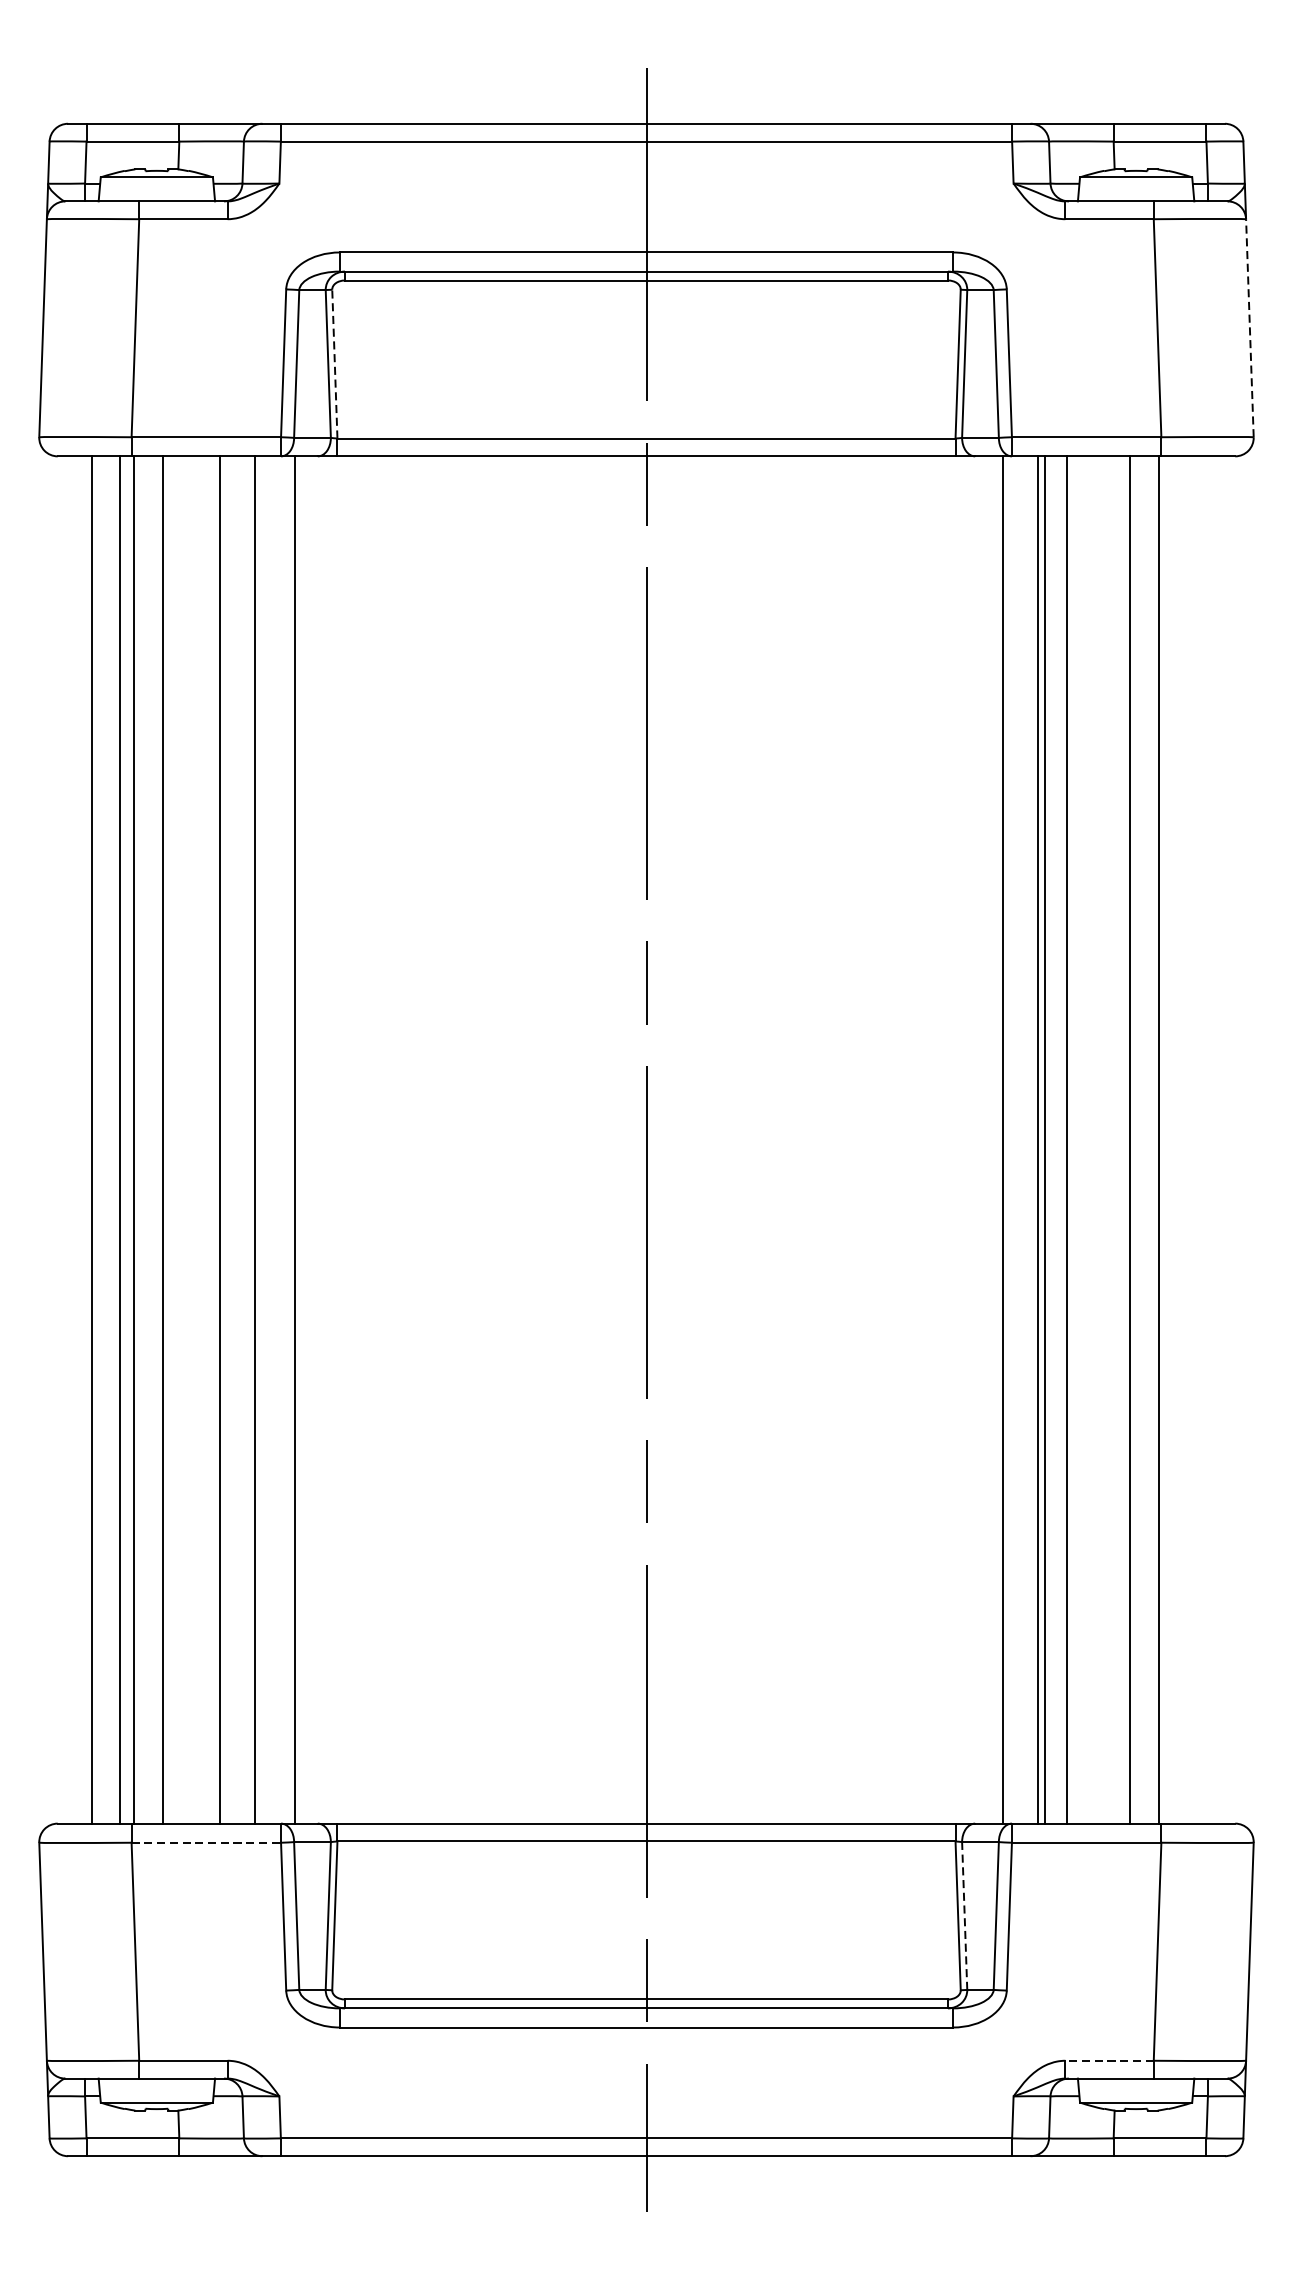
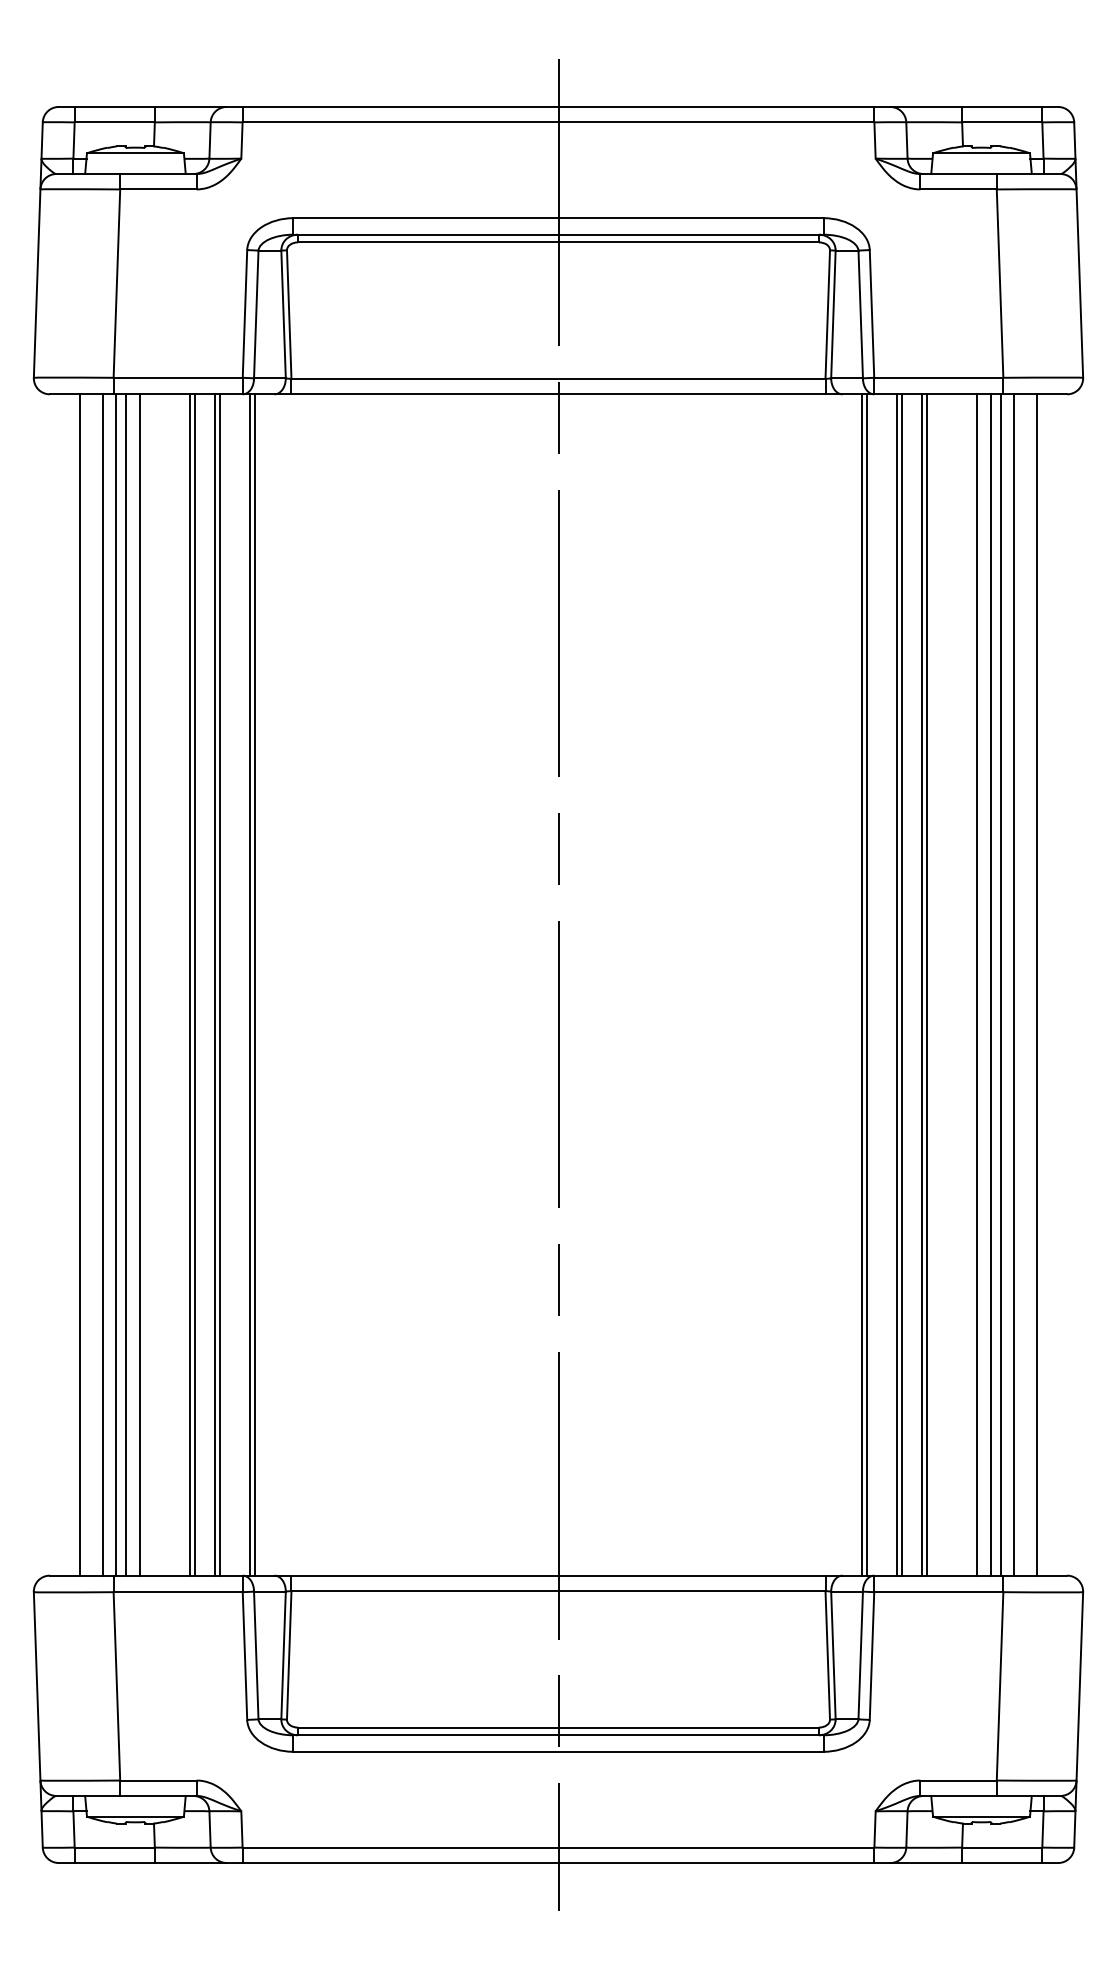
line: (1249, 328) -> (1079, 283), dashed -> solid
line: (335, 363) -> (289, 314), dashed -> solid
line: (146, 1139) -> (126, 984), added
line: (226, 1139) -> (195, 984), added
line: (248, 1139) -> (214, 984), added
line: (290, 1139) -> (250, 984), added
line: (997, 1139) -> (861, 984), added
line: (1073, 1139) -> (927, 984), added
line: (1146, 1139) -> (990, 984), added
line: (1173, 1139) -> (1013, 984), added
line: (1200, 1139) -> (1037, 984), added
line: (206, 1843) -> (178, 1592), dashed -> solid
line: (964, 1916) -> (833, 1655), dashed -> solid
line: (1109, 2060) -> (958, 1780), dashed -> solid

